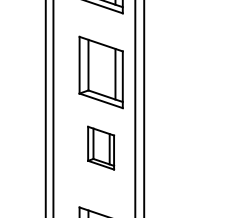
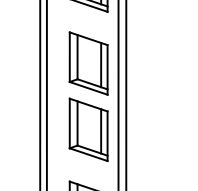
part: (100, 147) -> (88, 129), size x1.67

